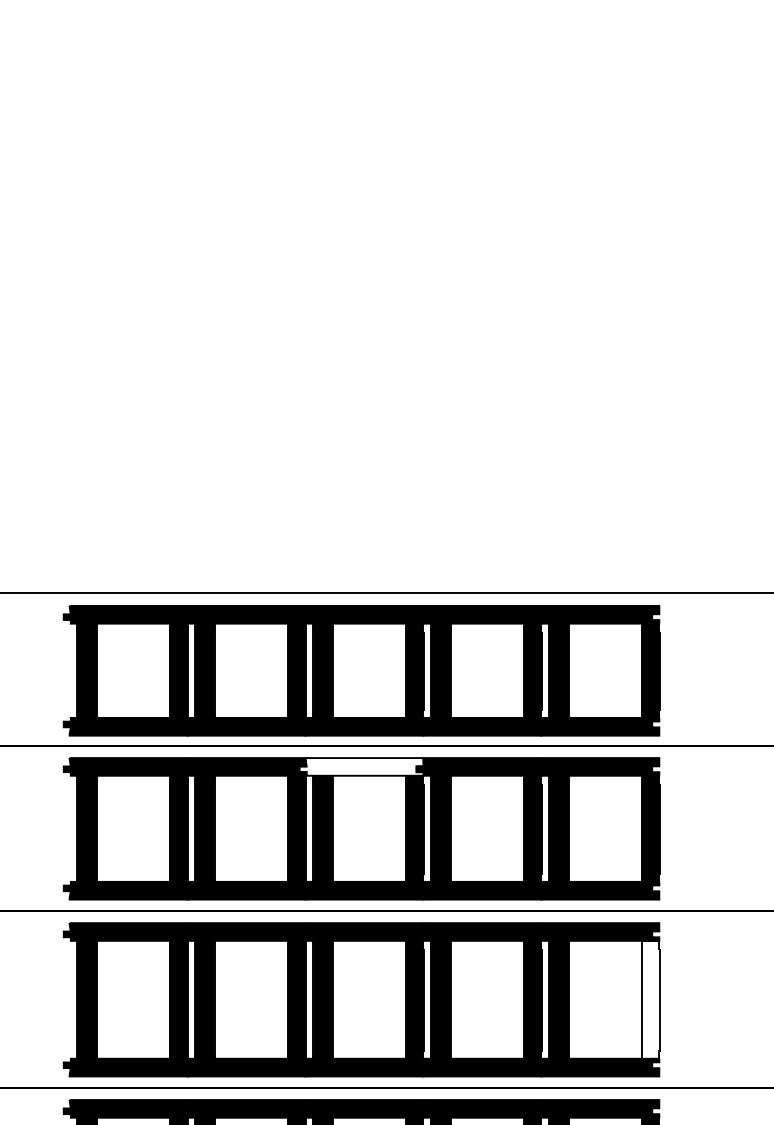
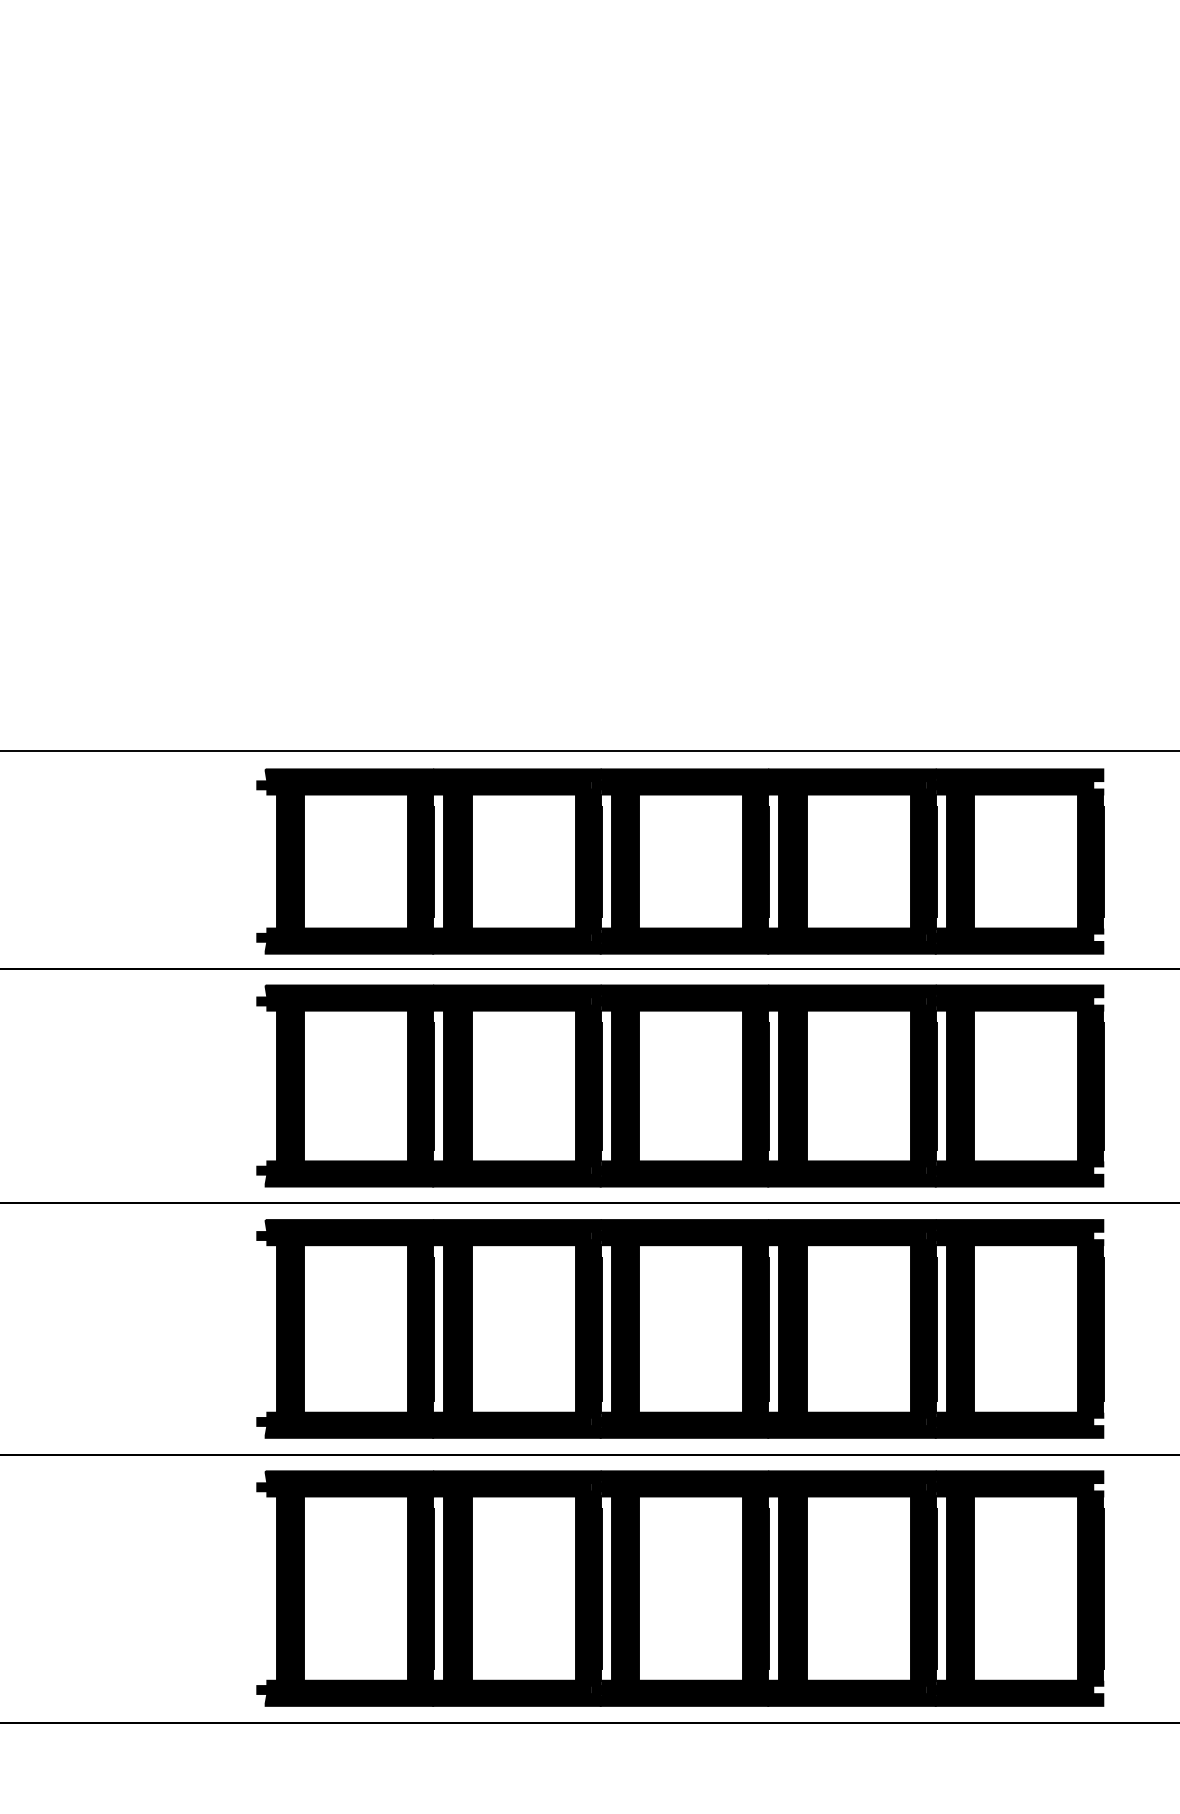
fill: (361, 766) -> (680, 997), added
fill: (650, 999) -> (1091, 1328), added

